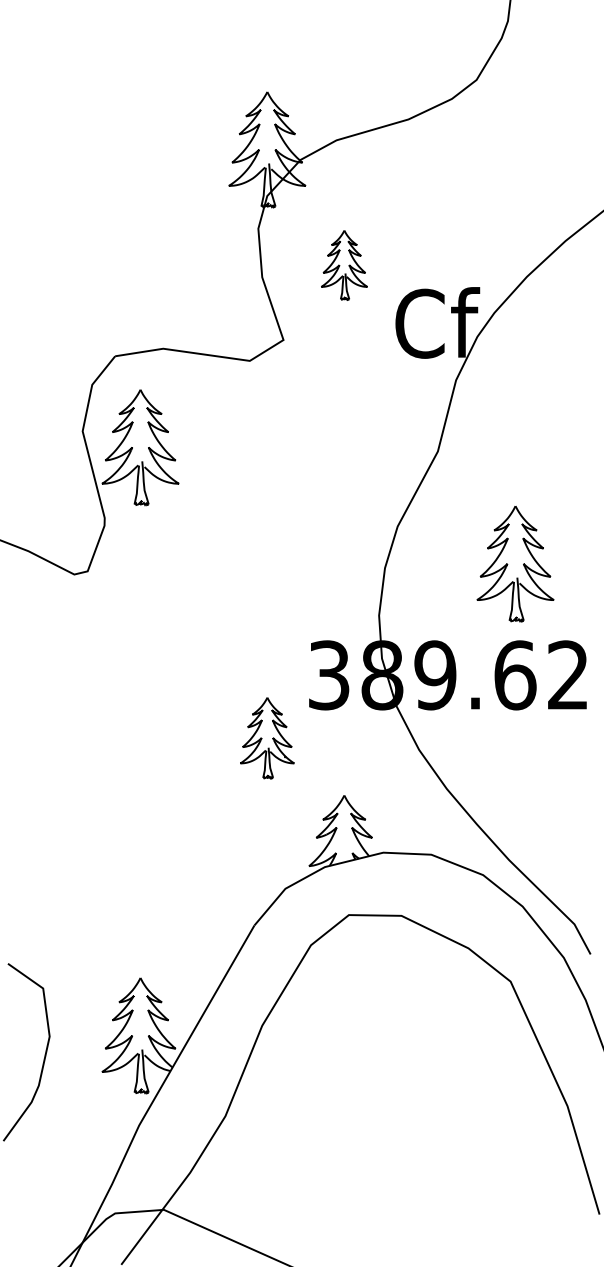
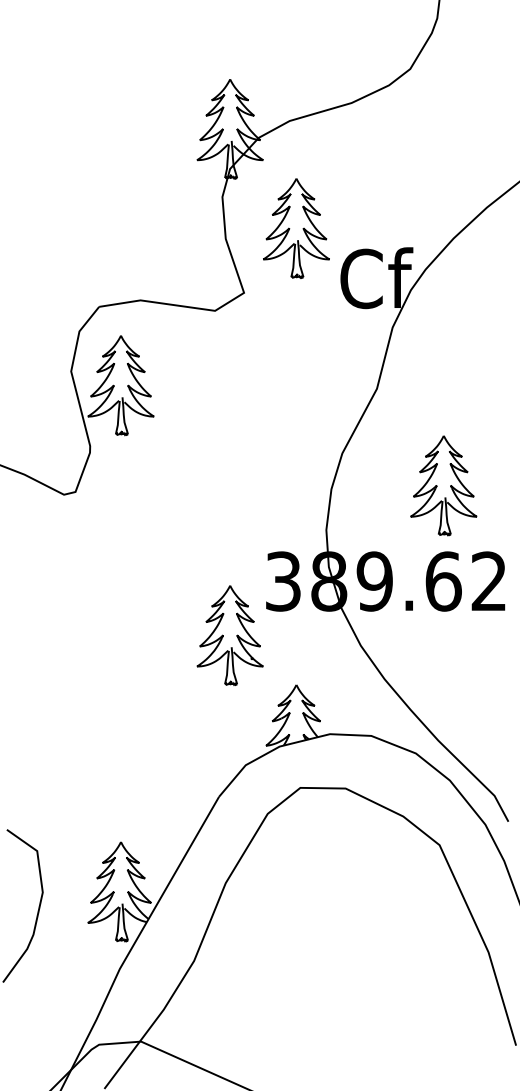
part: (344, 265) -> (296, 228), size x1.67
part: (267, 738) -> (230, 635), size x1.43

